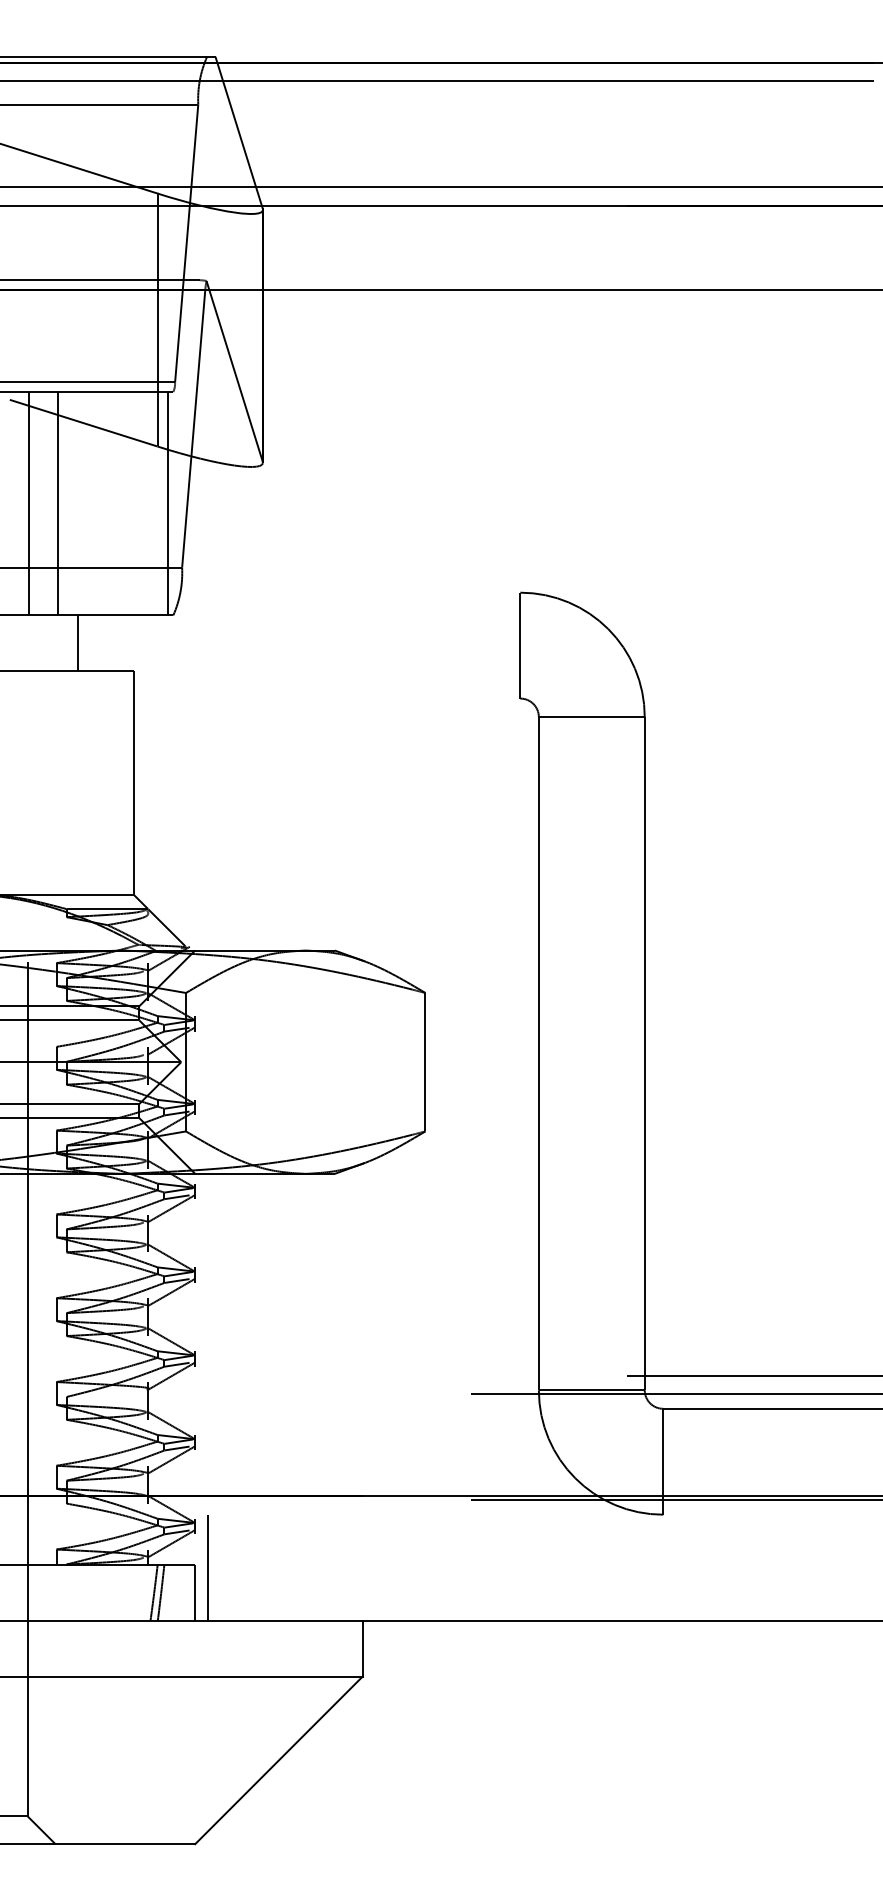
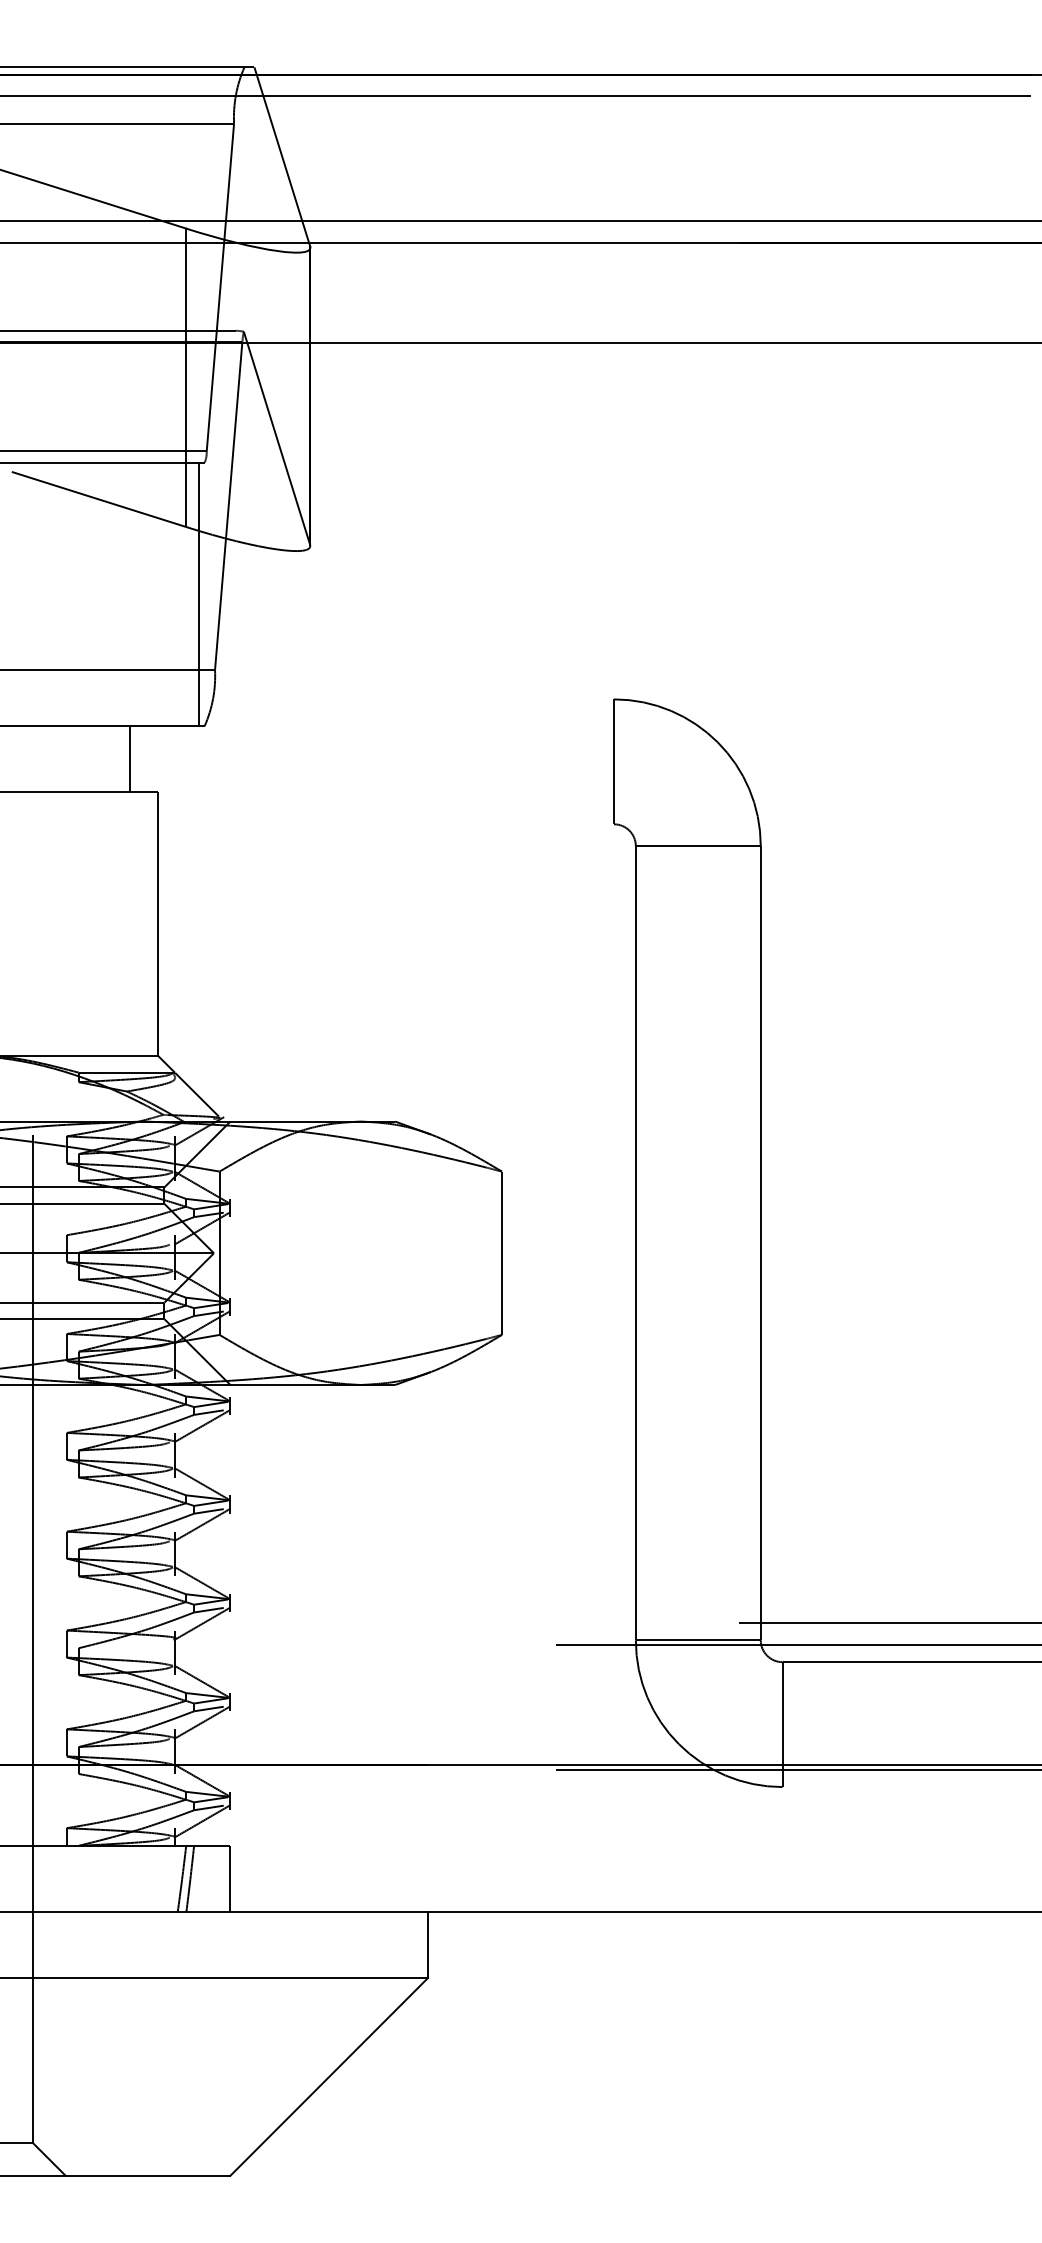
line: (28, 503) -> (33, 594), removed
line: (58, 503) -> (69, 594), removed
line: (78, 643) -> (130, 759), moved
line: (208, 1567) -> (246, 1849), removed

